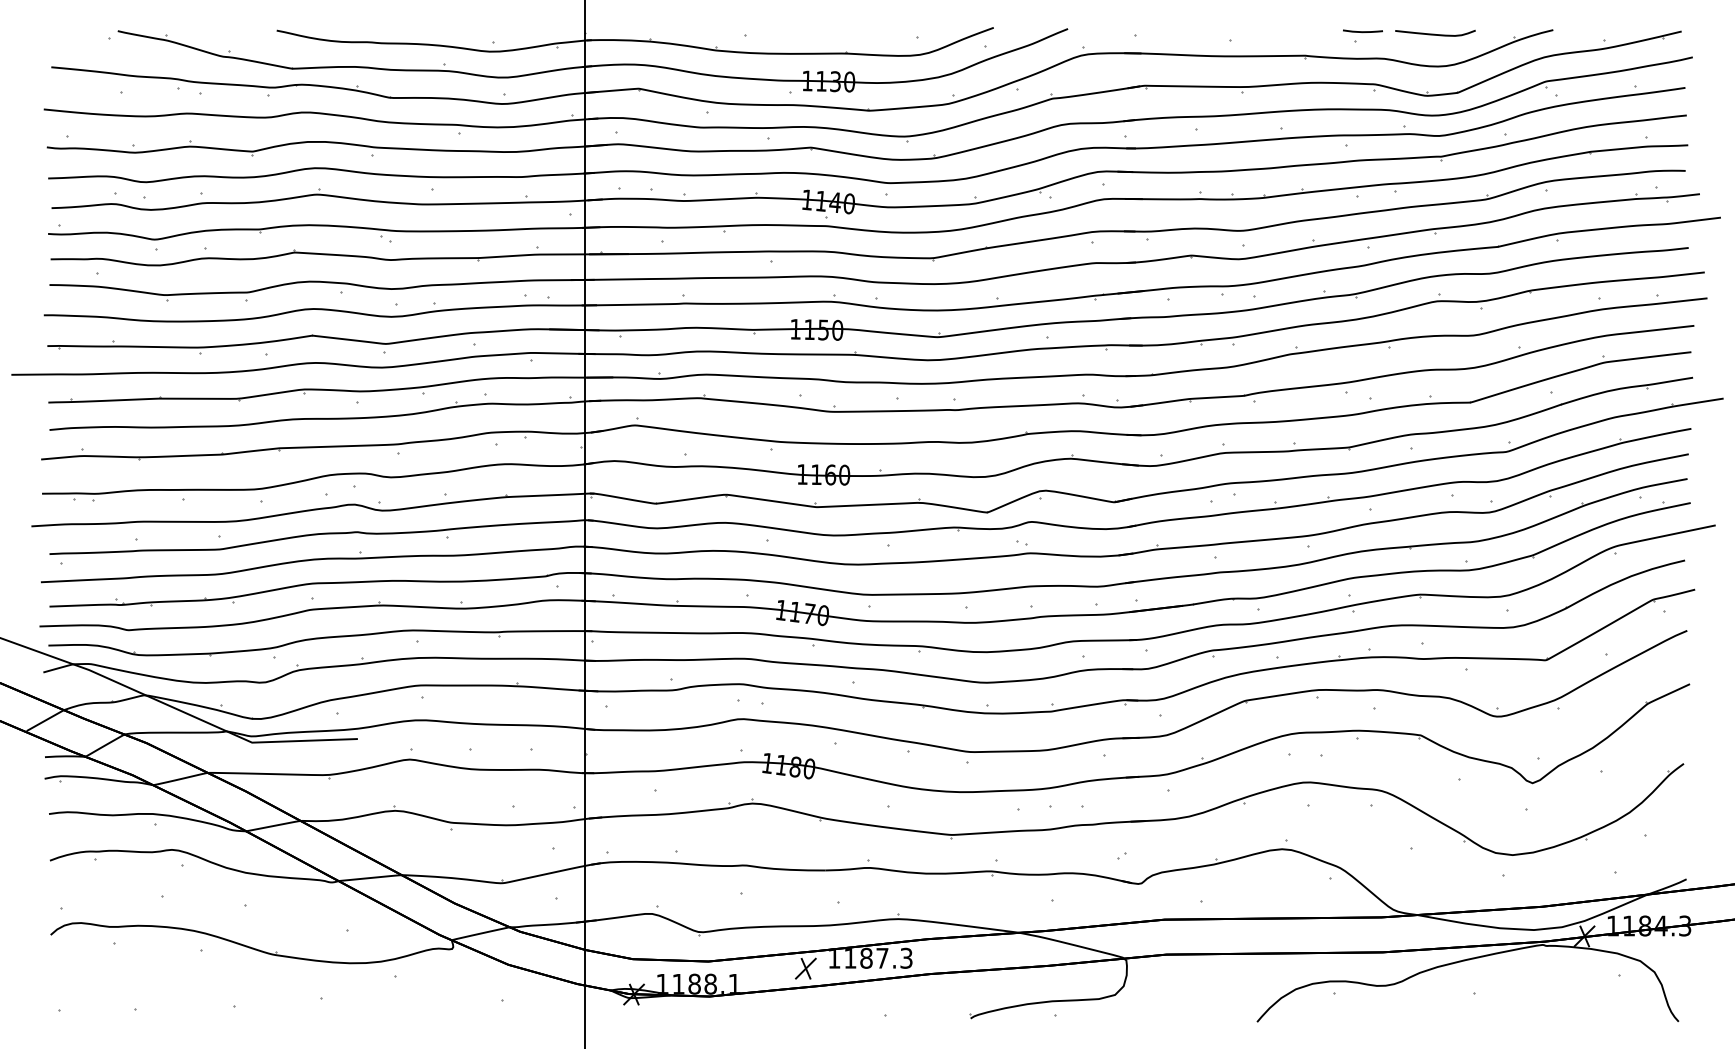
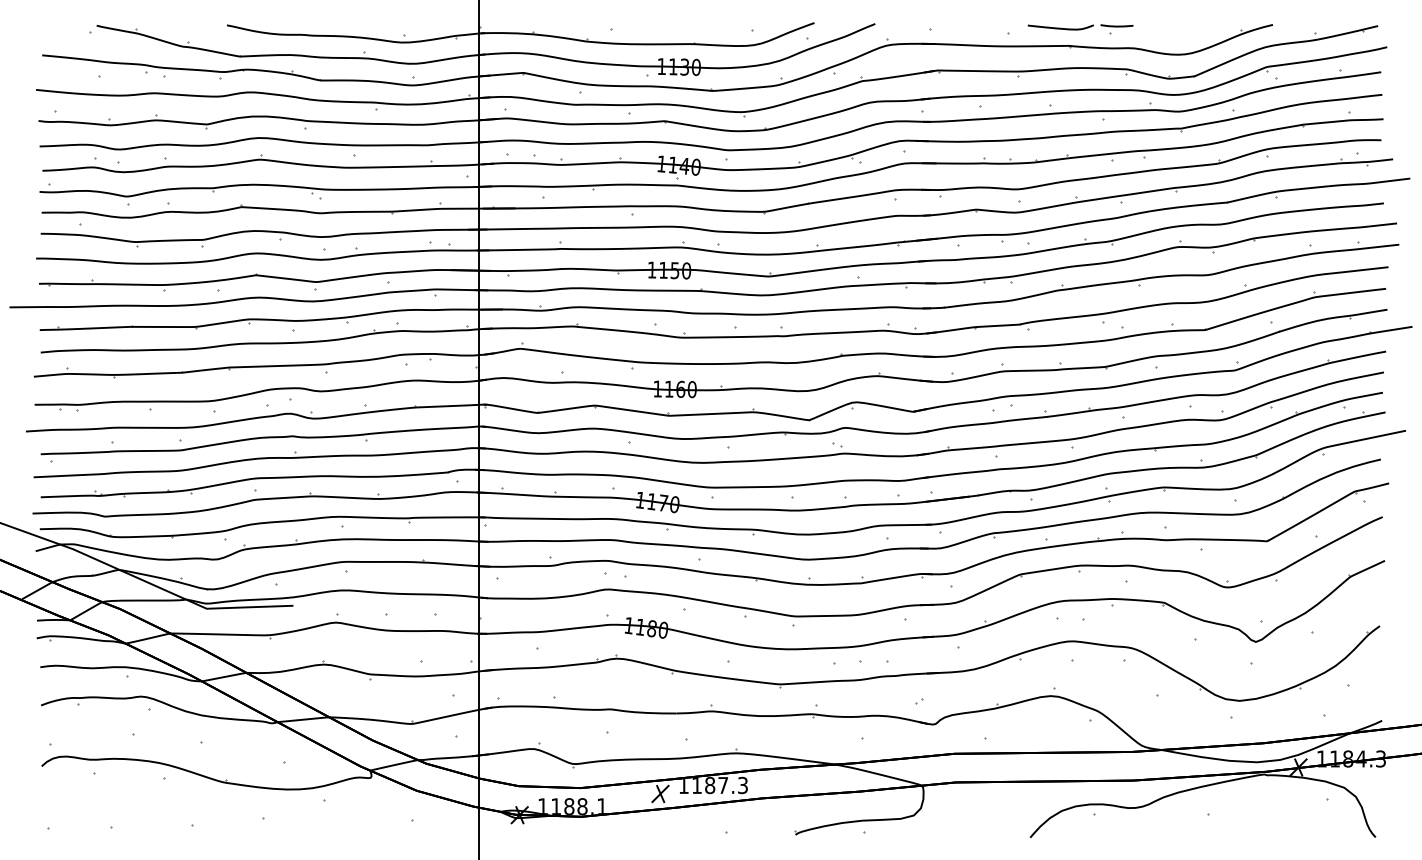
curve: (1434, 33) -> (1060, 27), moved

